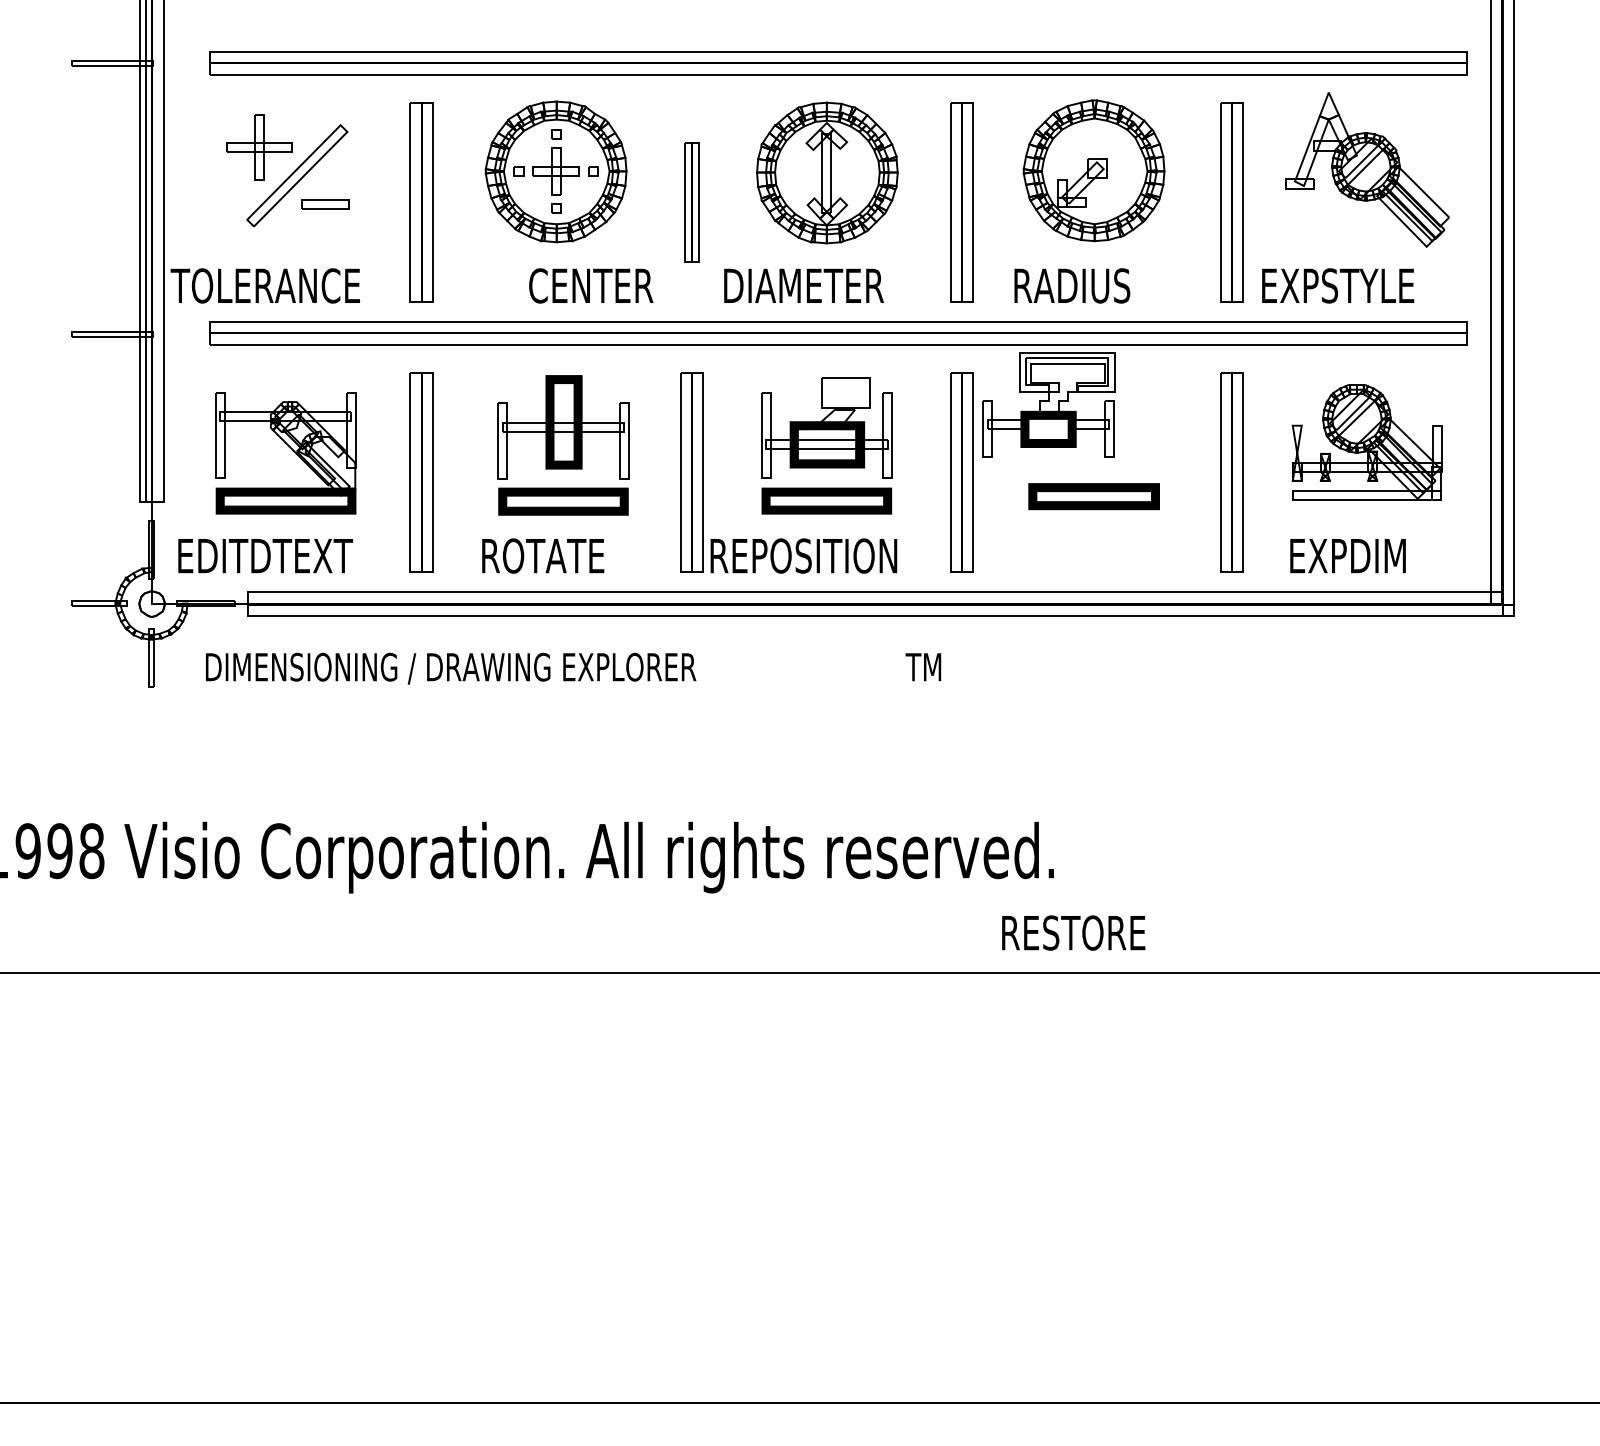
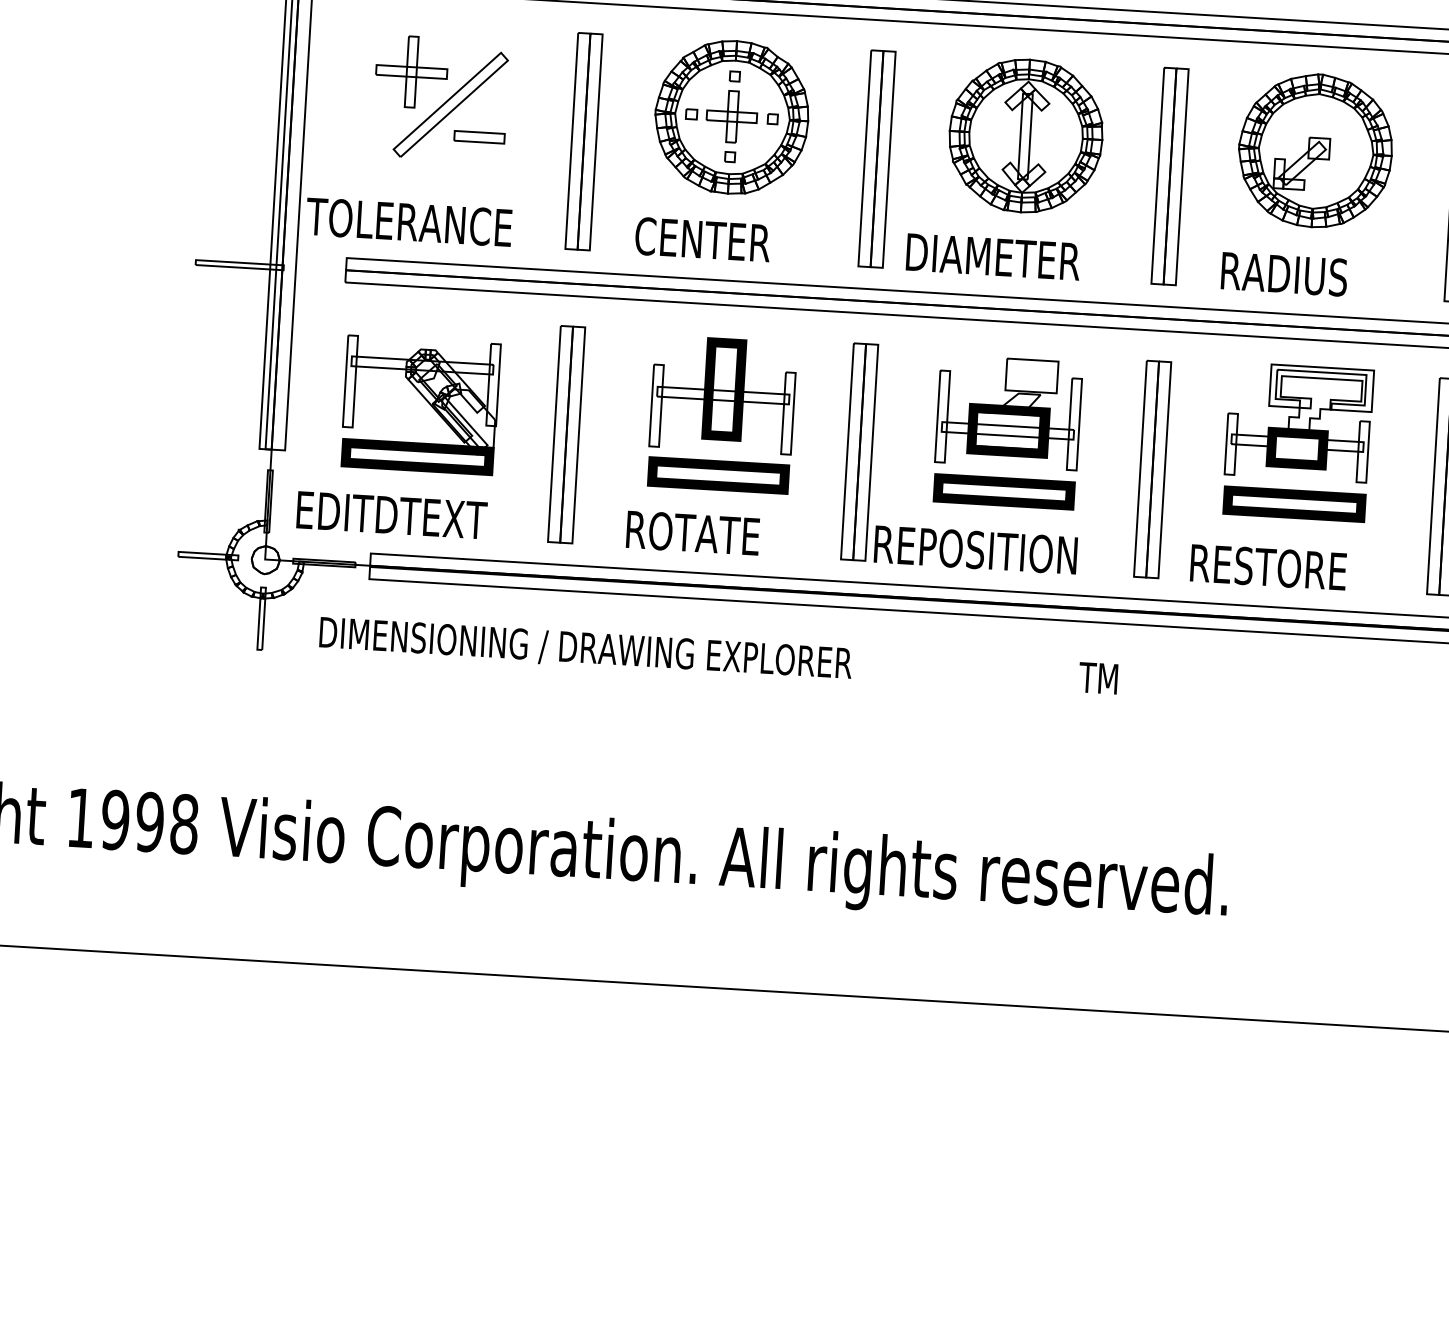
part: (691, 202) -> (876, 159), size x1.67
text: (591, 285) -> (703, 239), moved
part: (1048, 404) -> (1298, 421), moved
text: (1073, 932) -> (1268, 566), moved

